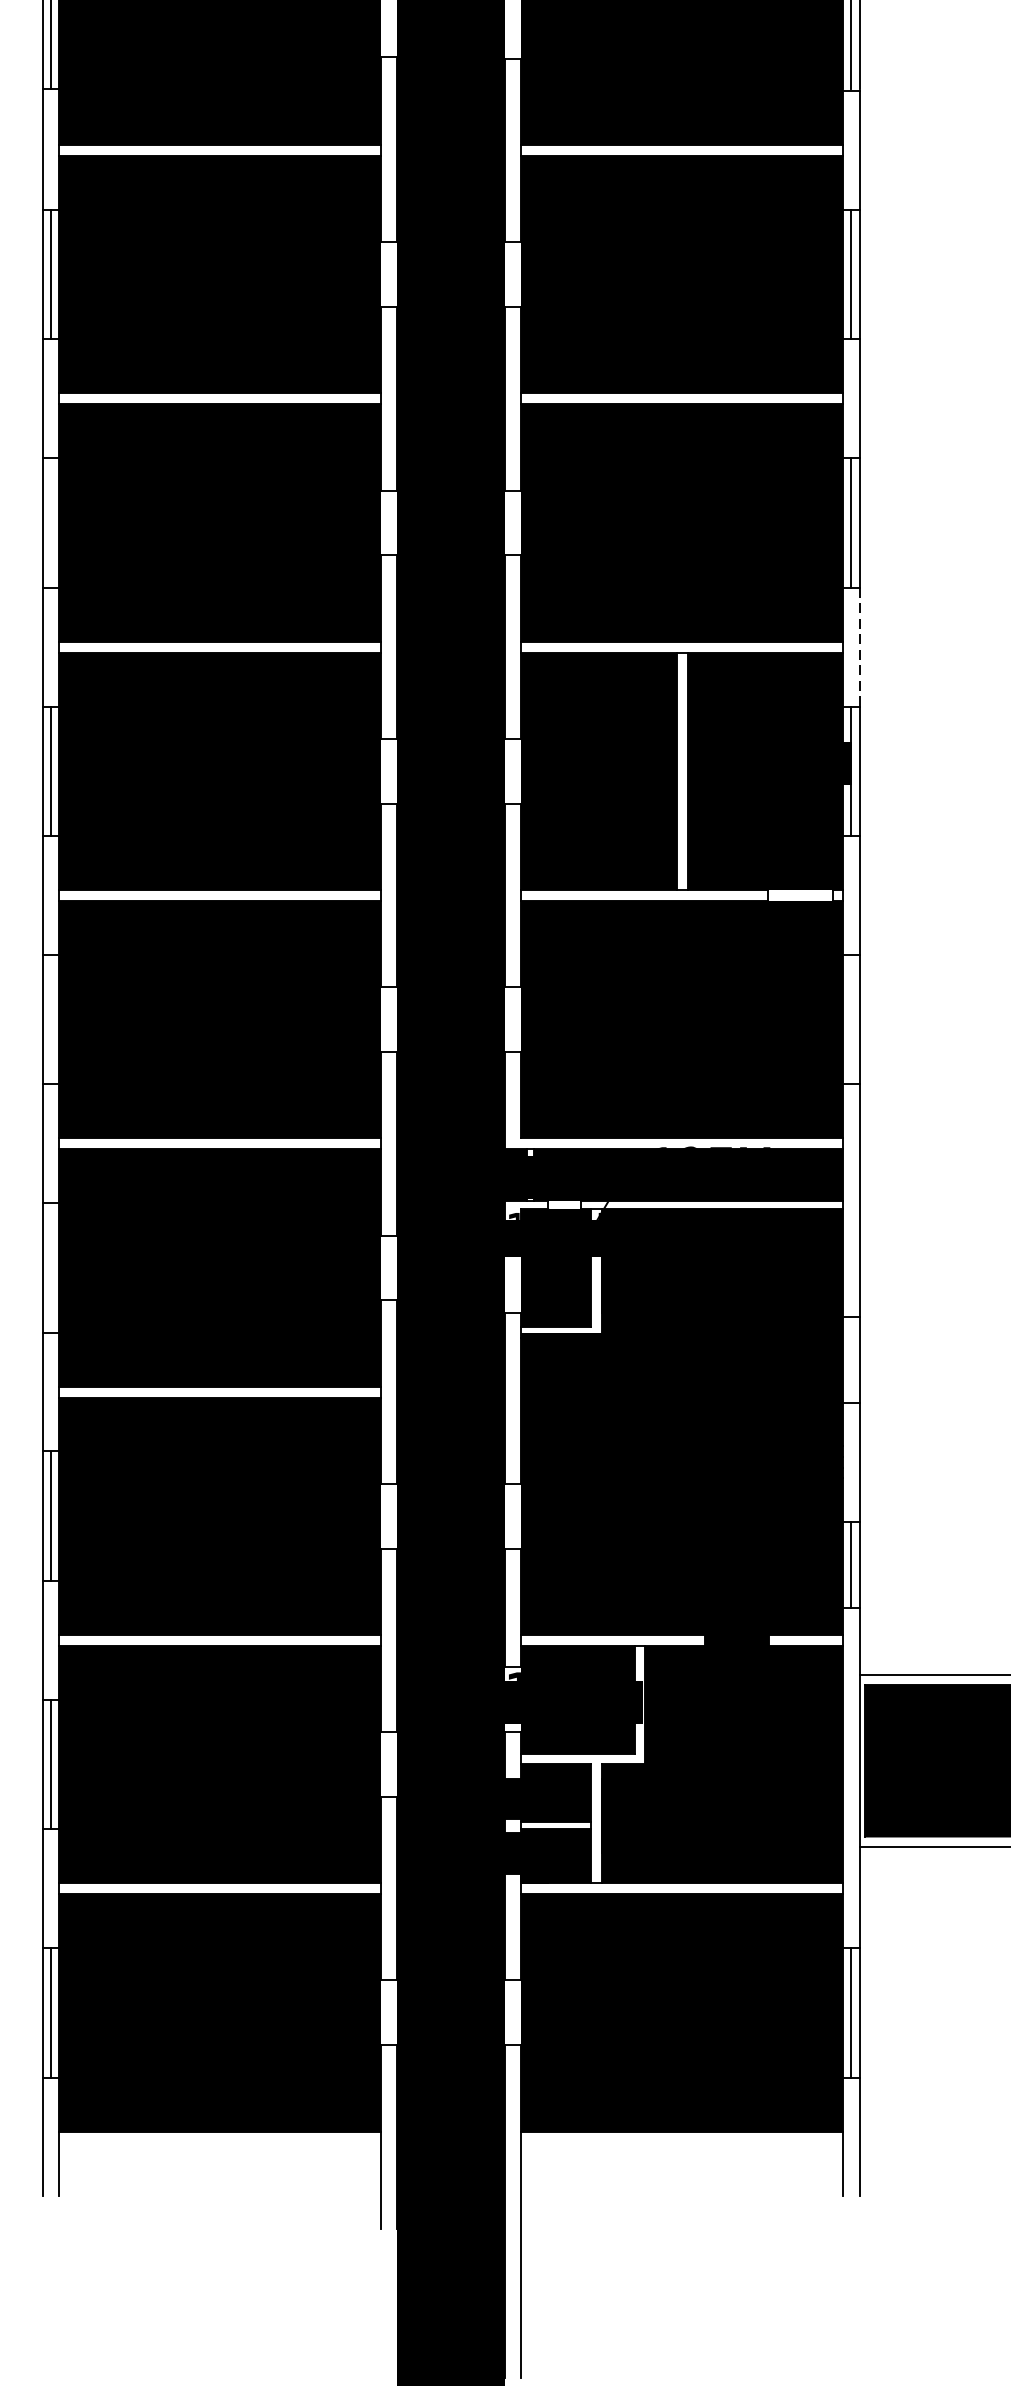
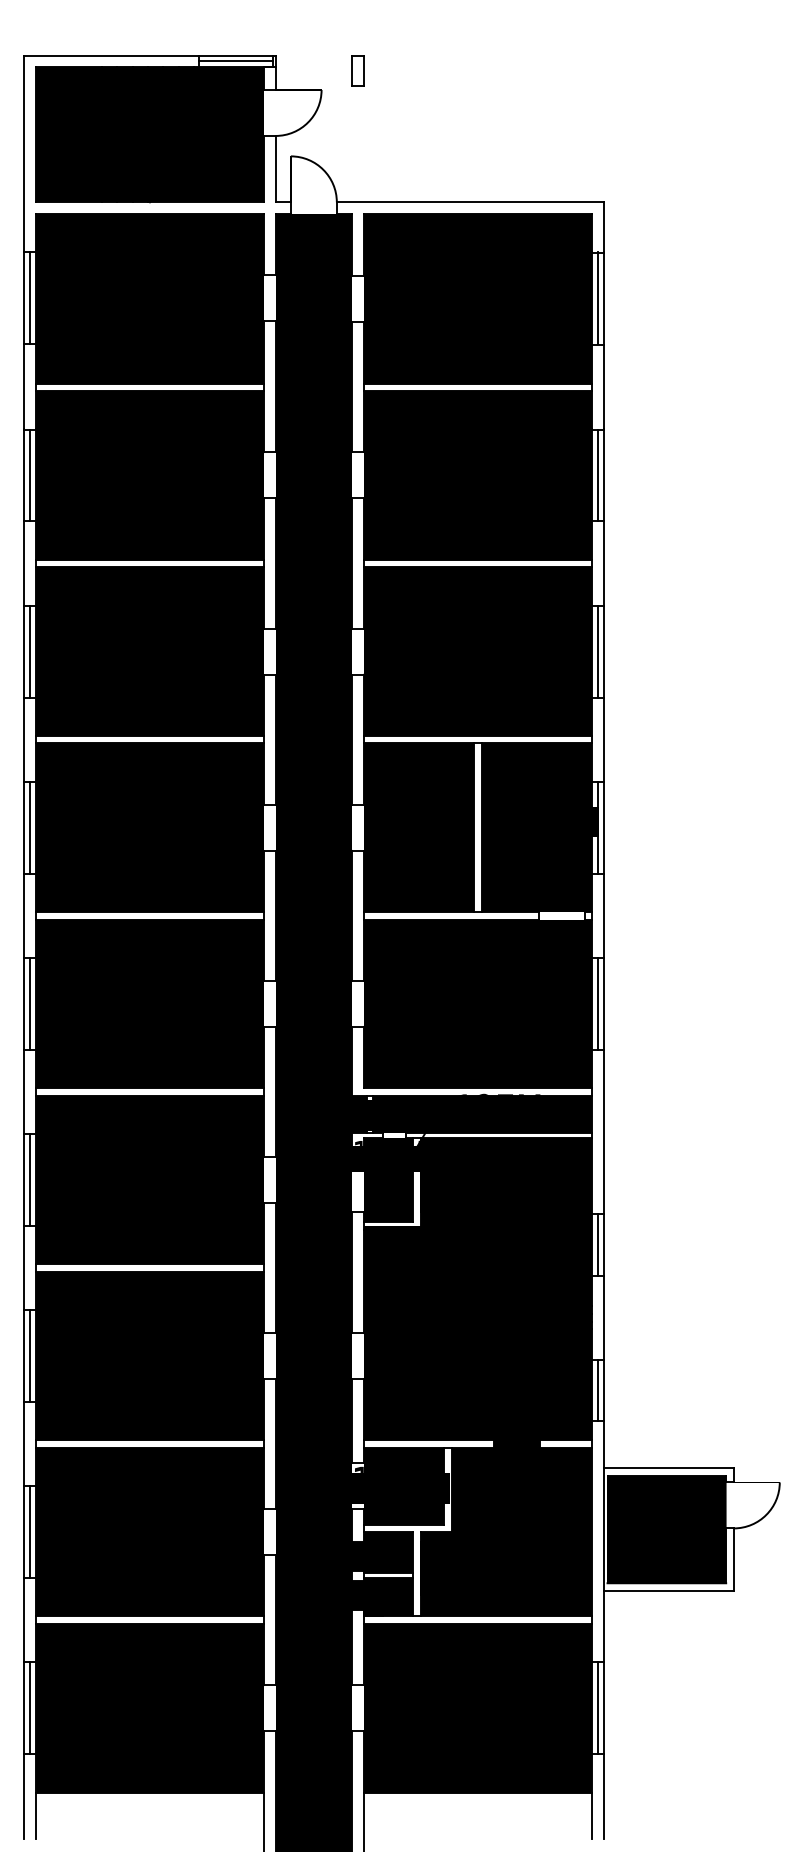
line: (50, 522) -> (29, 651), added
line: (859, 648) -> (603, 740), dashed -> solid
line: (50, 1019) -> (29, 1003), added
line: (850, 1019) -> (597, 1003), added
line: (50, 1267) -> (29, 1179), added
line: (850, 1358) -> (597, 1244), added

